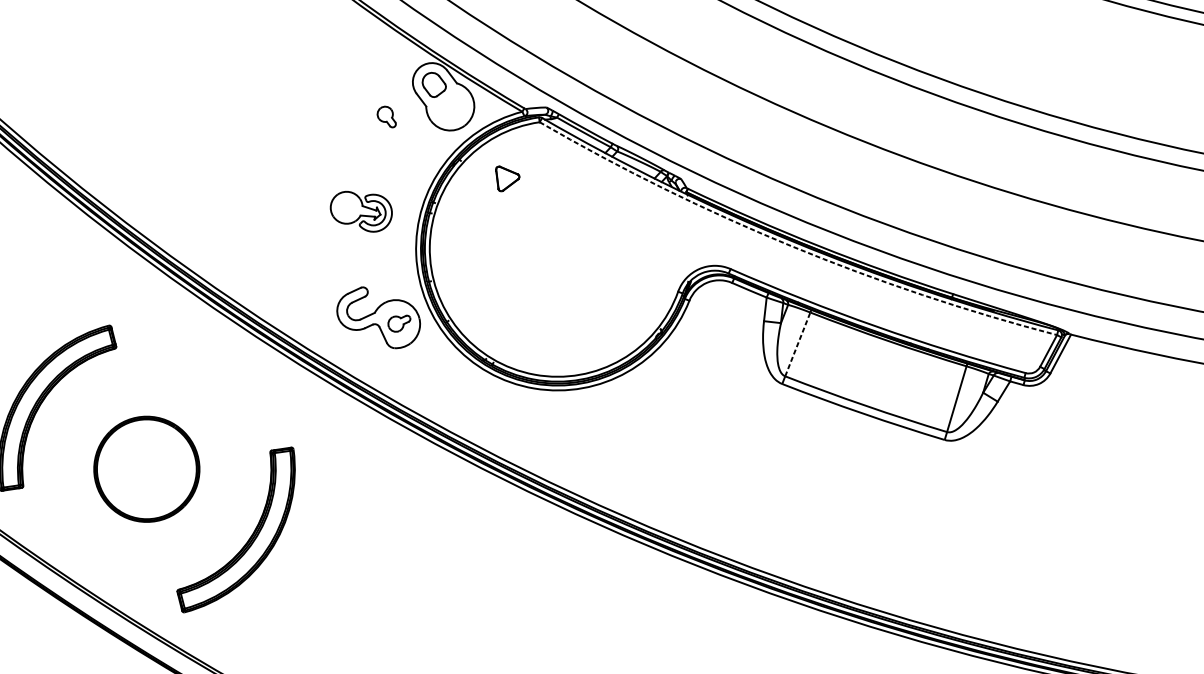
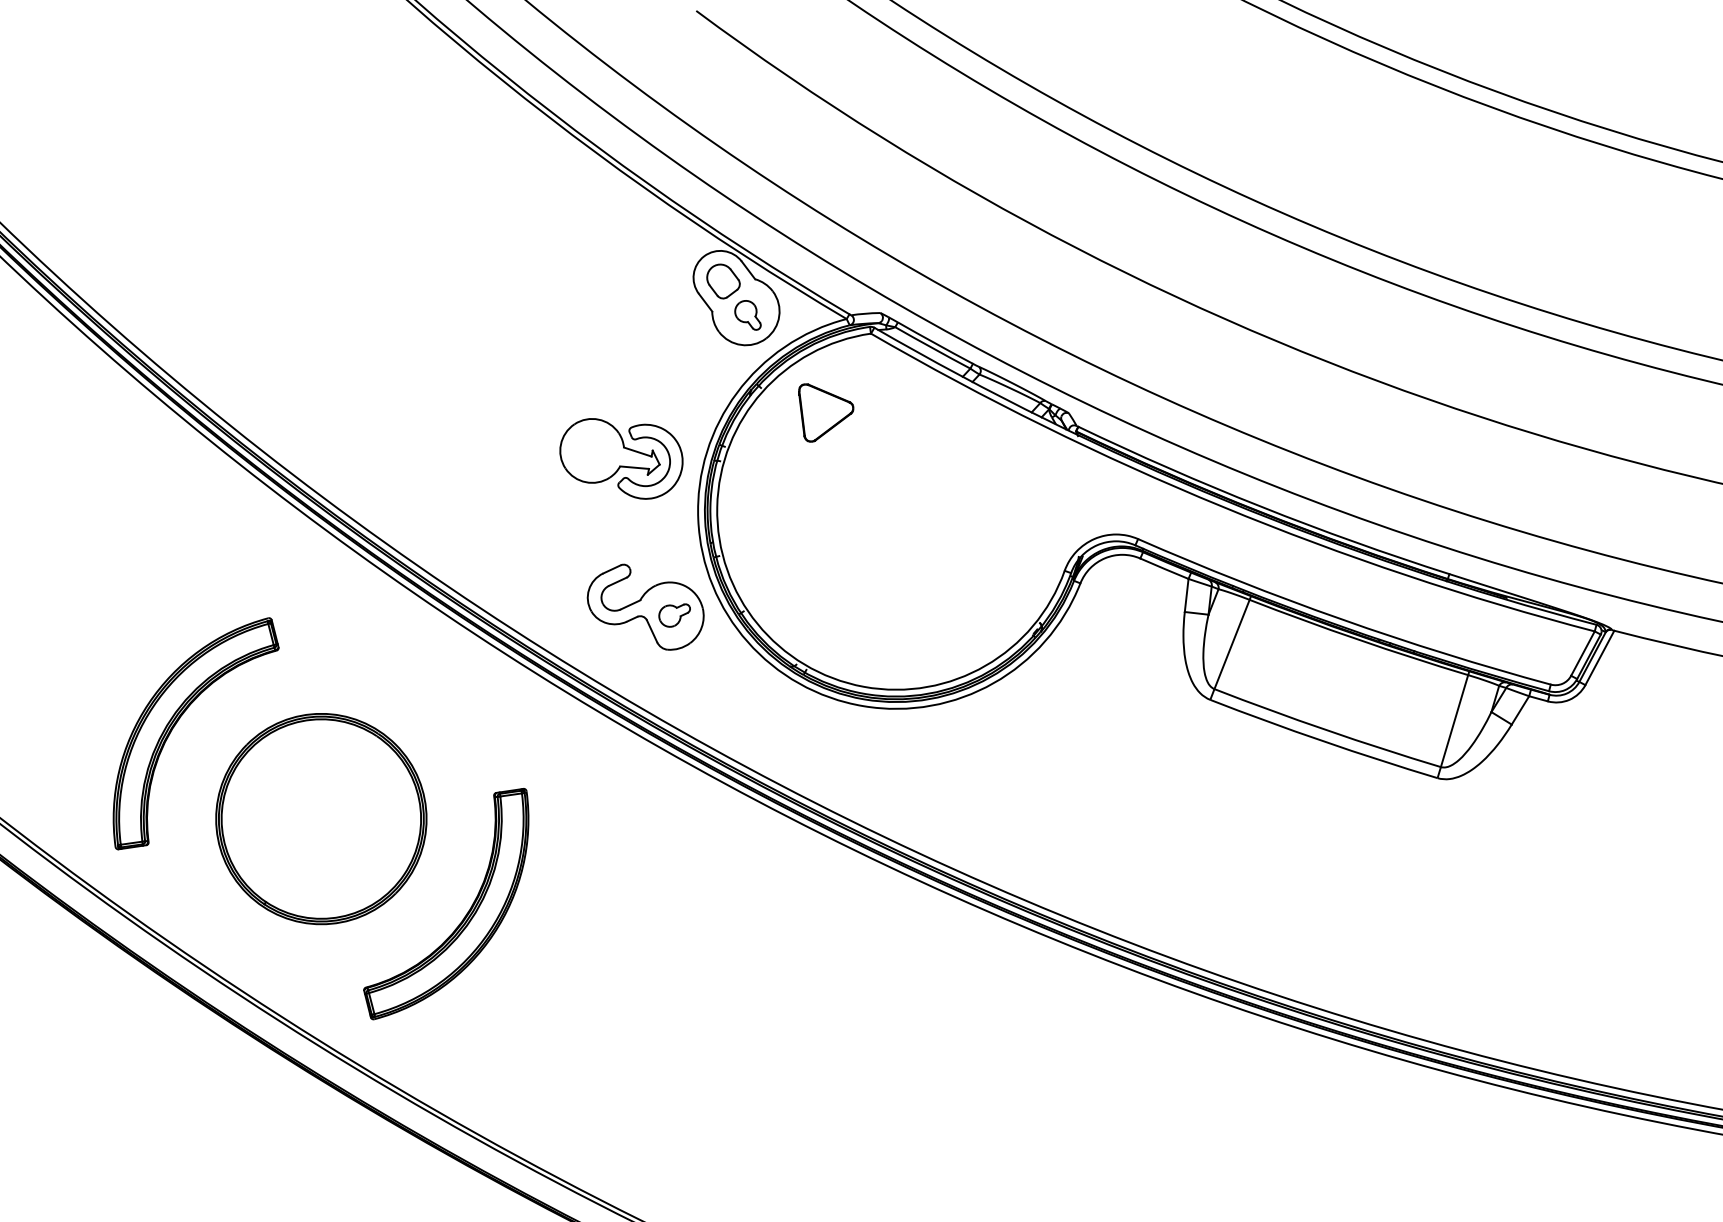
part: (386, 117) -> (747, 315), moved
part: (507, 178) -> (826, 412), size x1.67
part: (361, 211) -> (621, 458), size x1.43
arc: (790, 245) -> (1222, 506), dashed -> solid
line: (798, 344) -> (1232, 644), dashed -> solid
part: (146, 469) -> (321, 819), size x1.43

